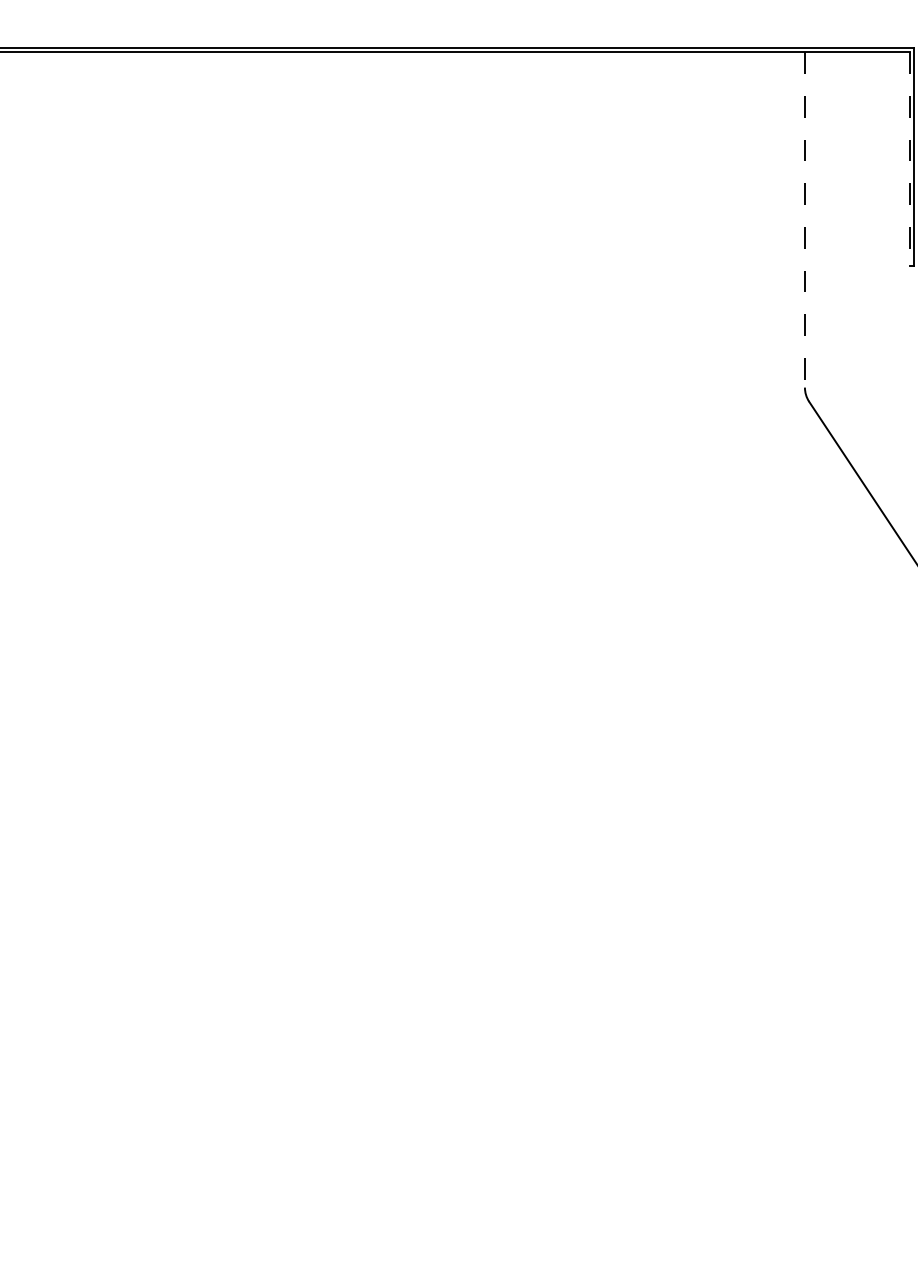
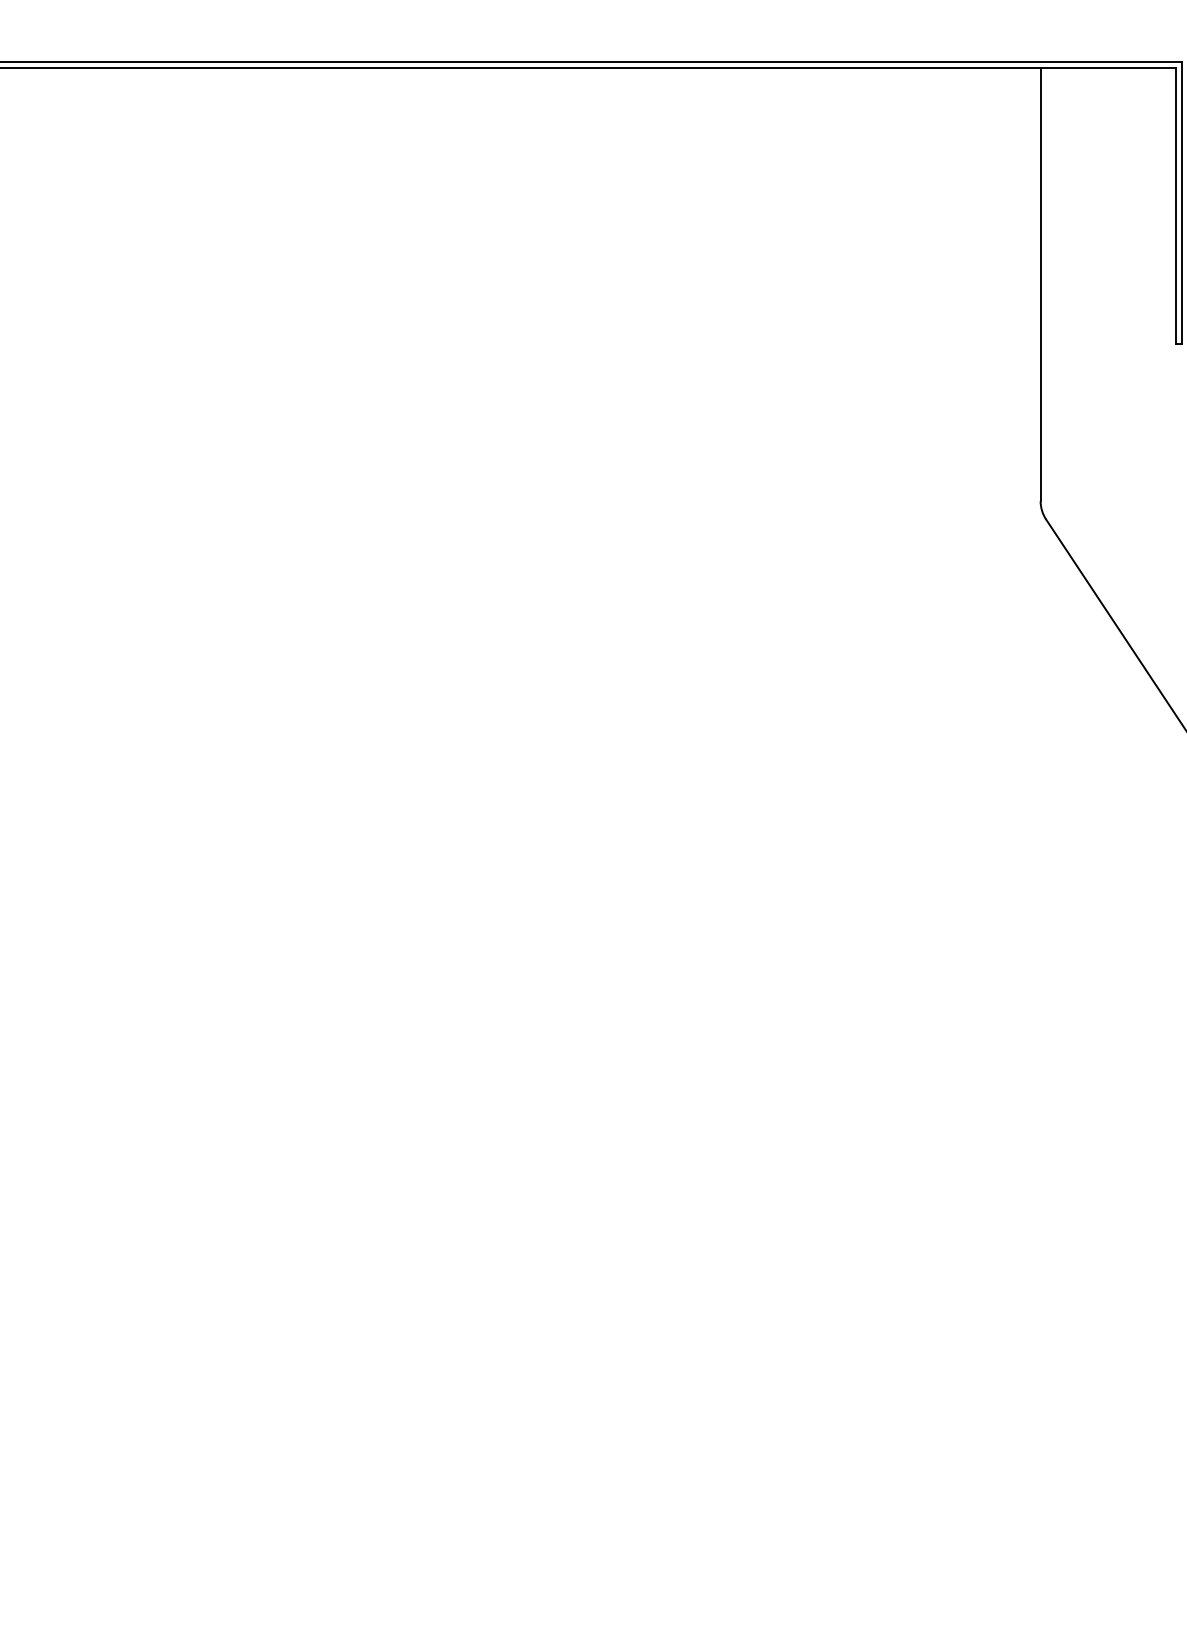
line: (910, 159) -> (1176, 206), dashed -> solid
line: (804, 219) -> (1040, 284), dashed -> solid

